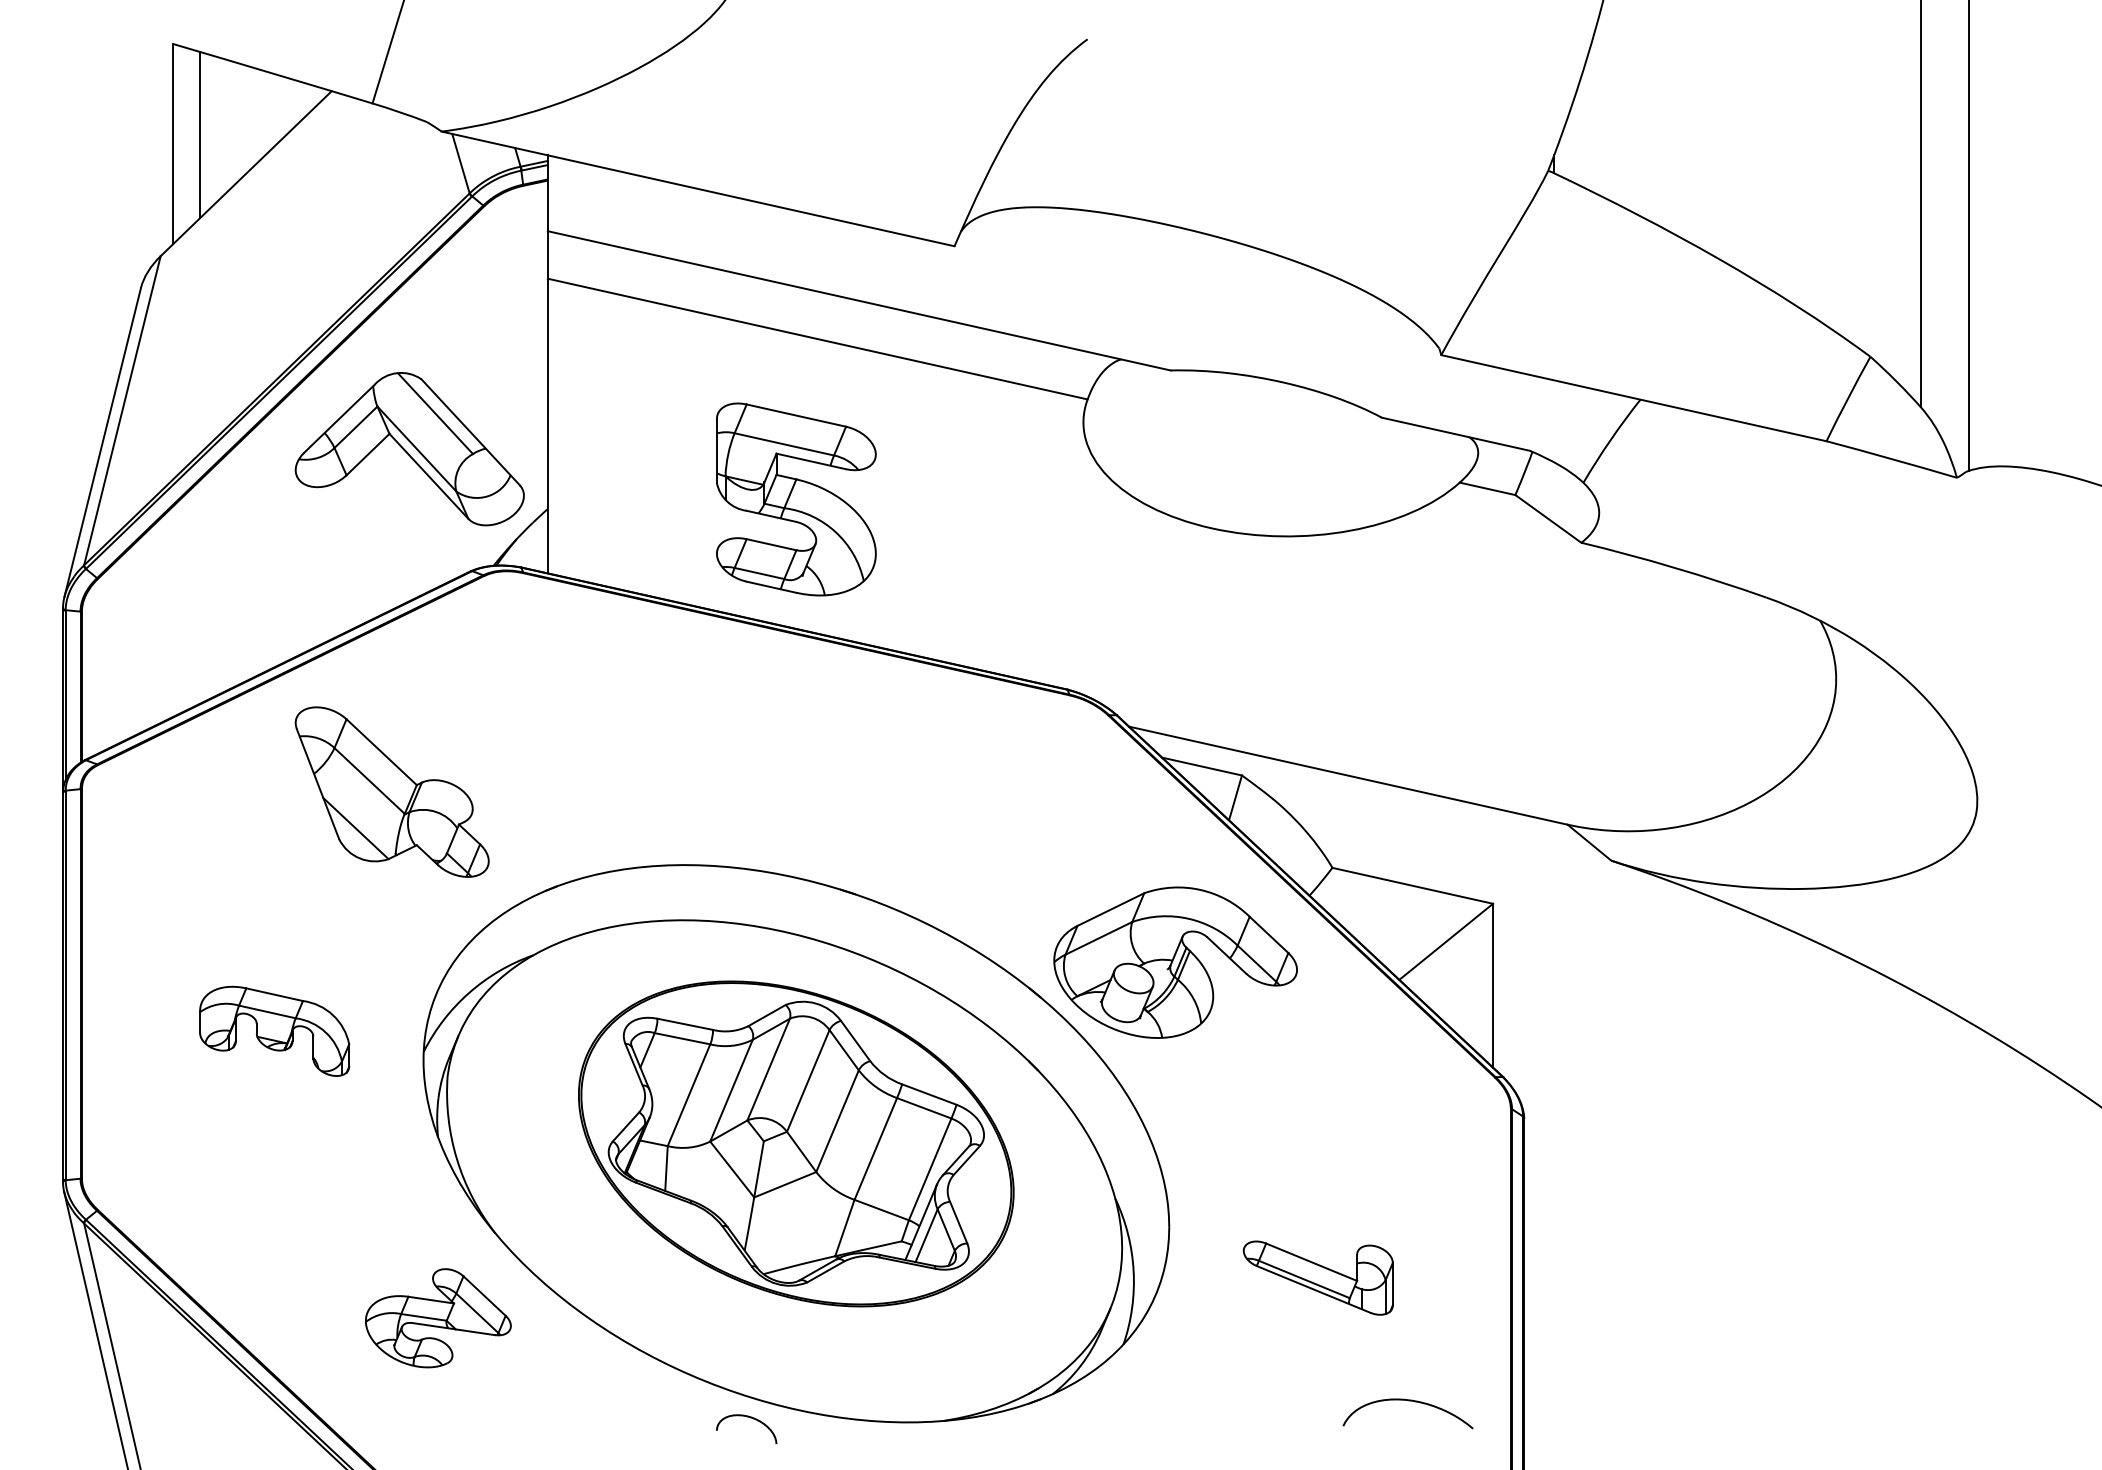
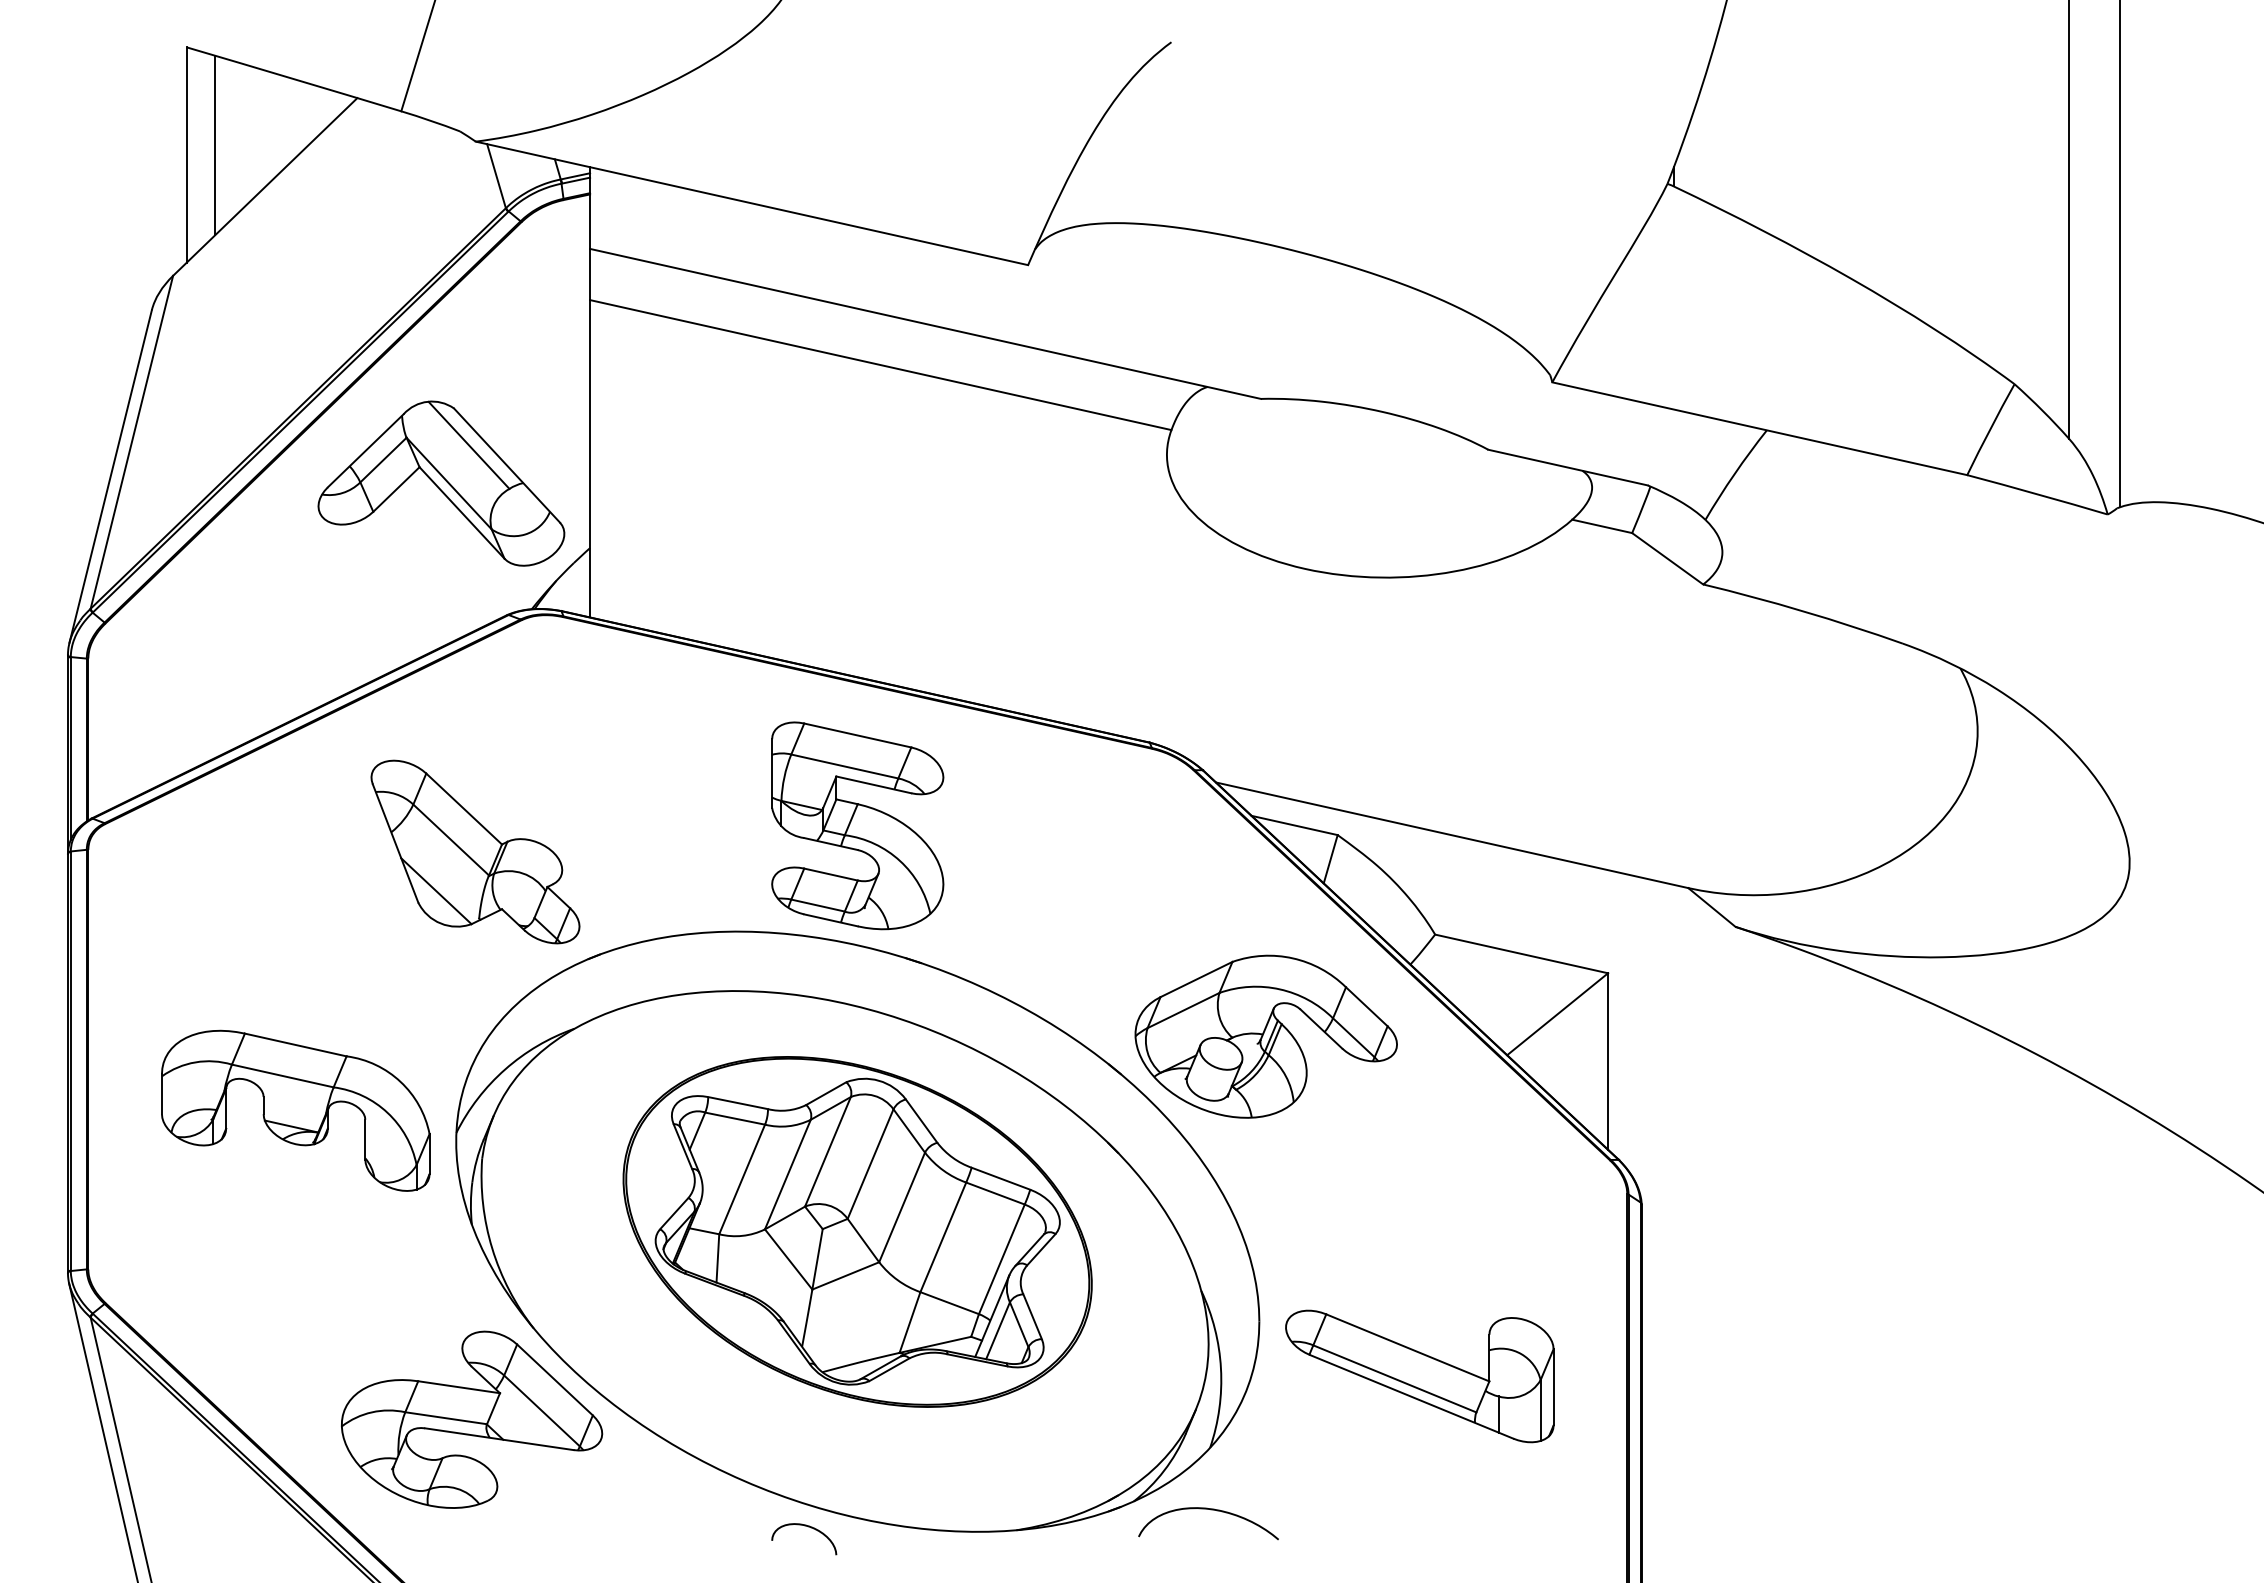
part: (796, 499) -> (857, 825), moved
part: (392, 791) -> (475, 851), moved
part: (274, 1031) -> (295, 1110), size x1.67
part: (1317, 1278) -> (1419, 1376), size x1.67
part: (438, 1318) -> (472, 1419), size x1.67
curve: (1409, 1401) -> (1210, 1510), moved

